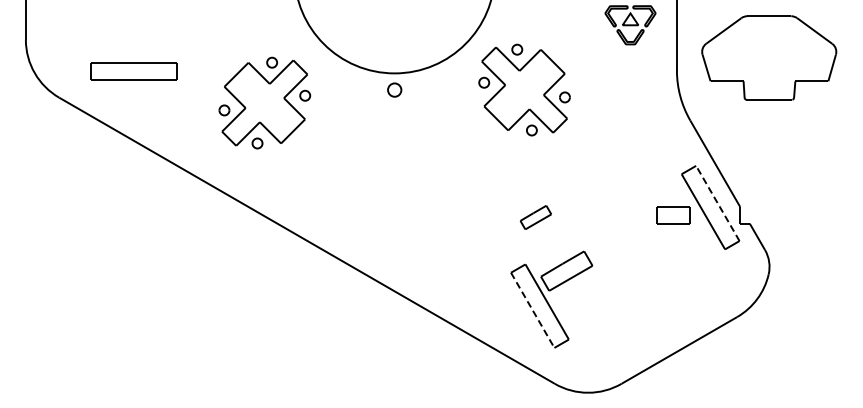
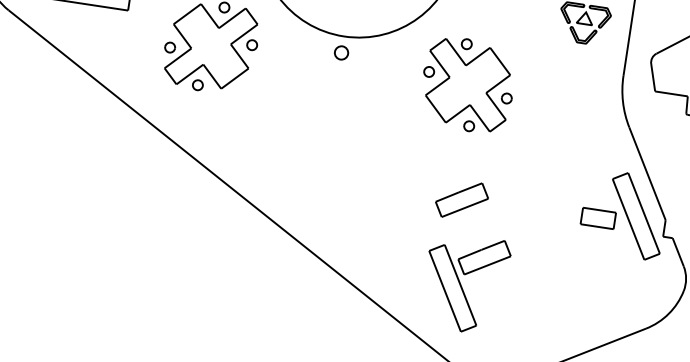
part: (524, 89) -> (468, 84), moved
line: (717, 203) -> (643, 213), dashed -> solid
part: (535, 217) -> (461, 199), size x1.67
line: (532, 310) -> (444, 291), dashed -> solid

